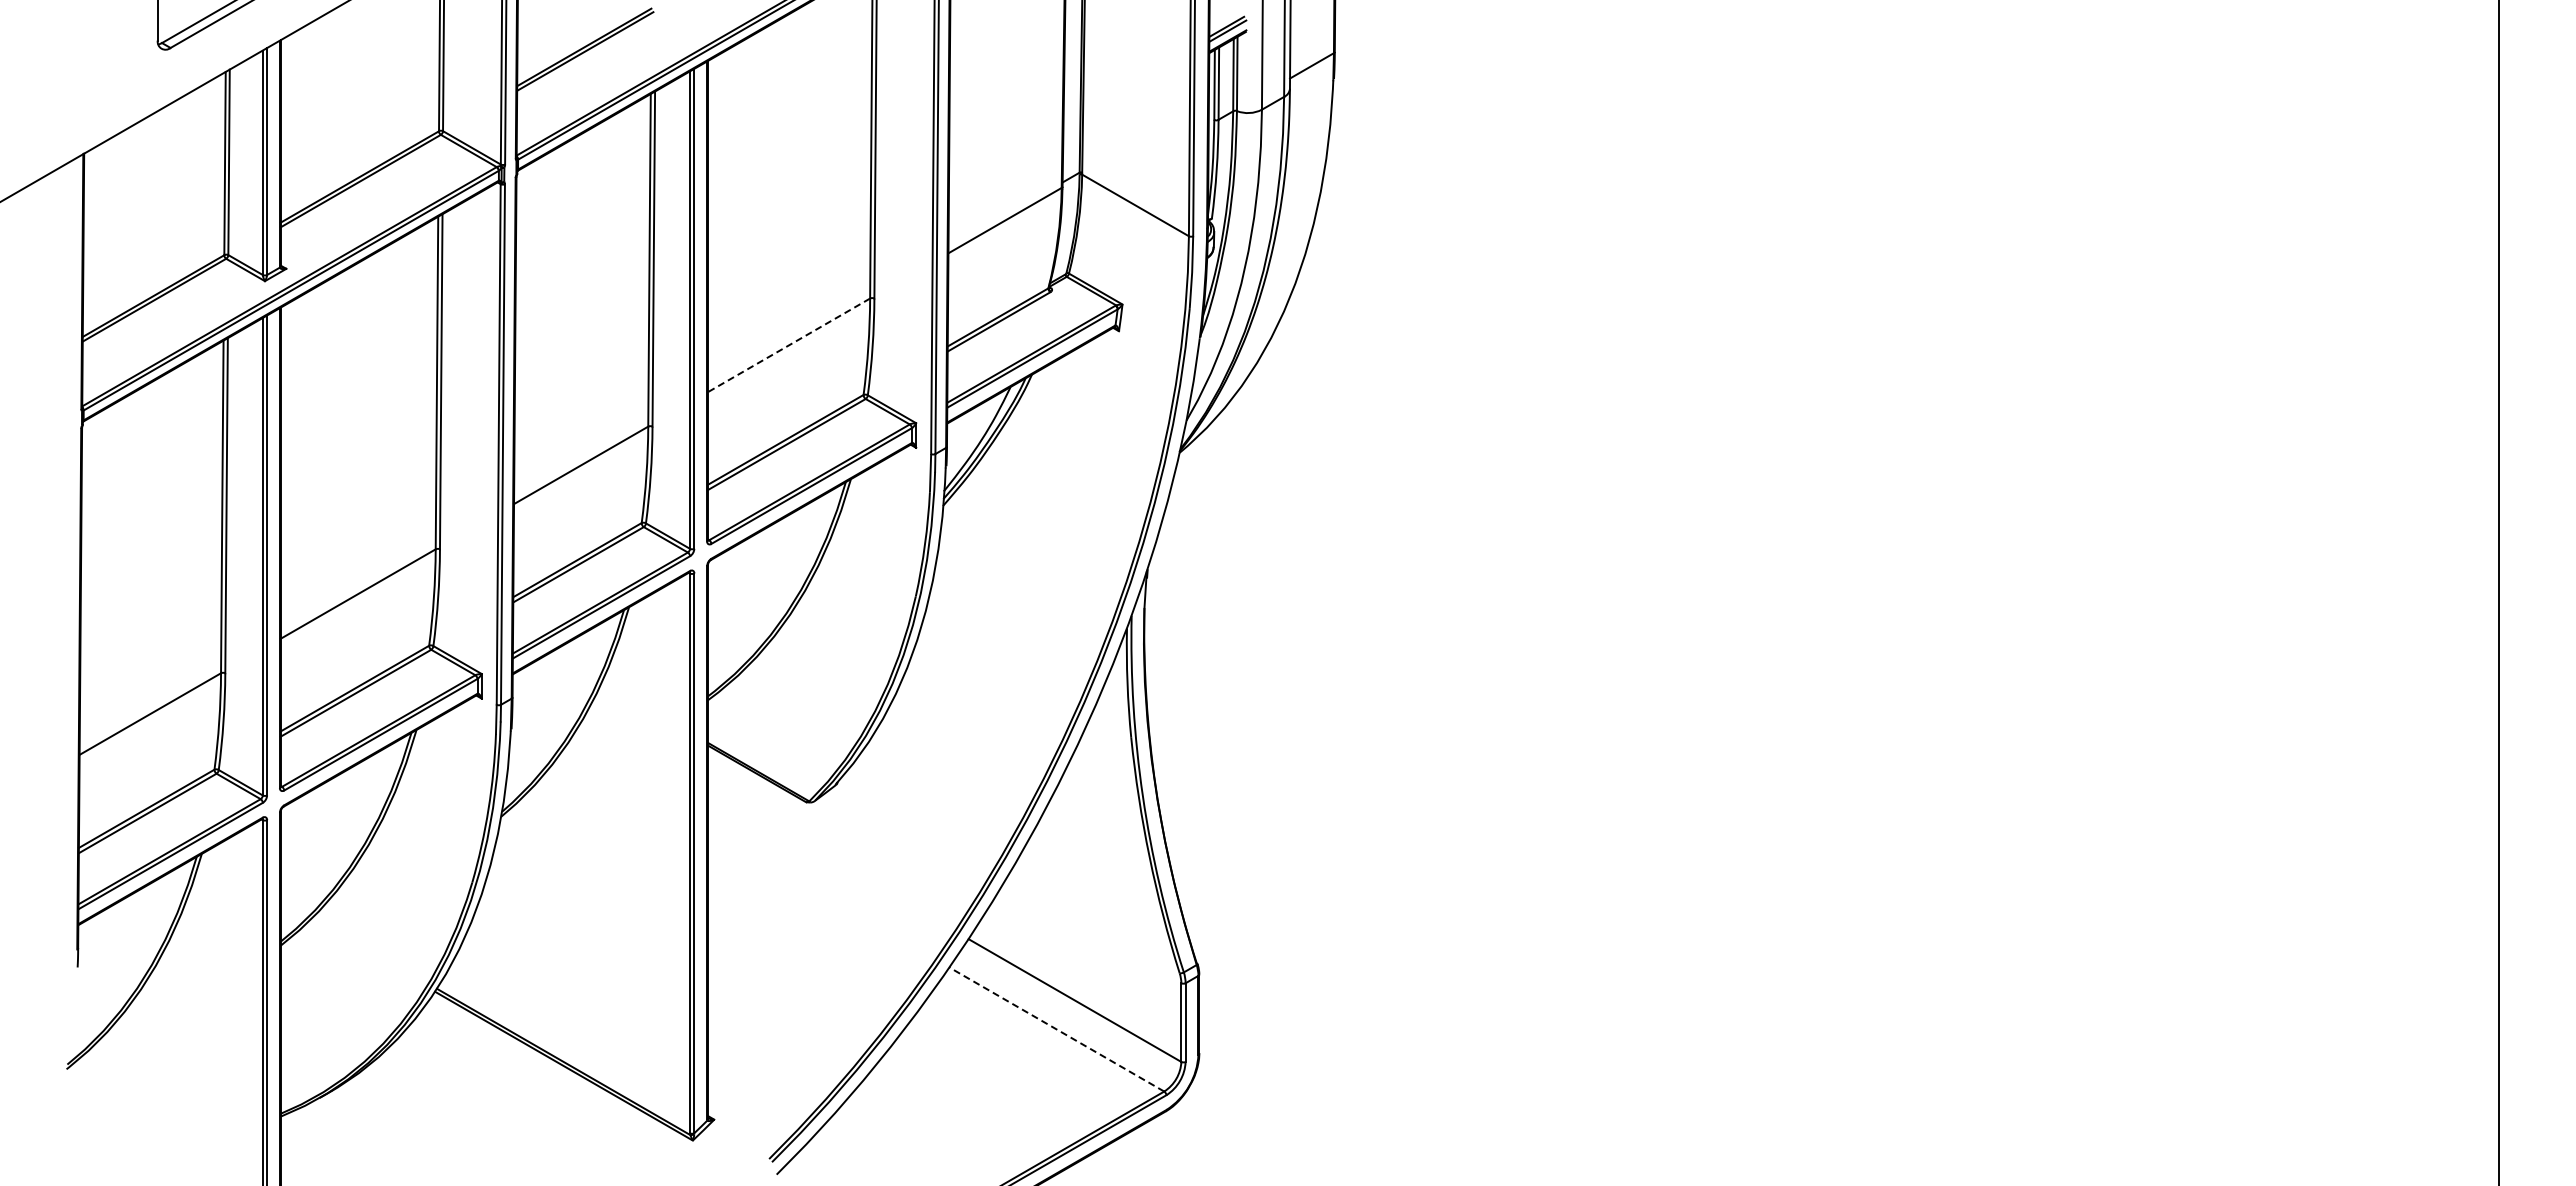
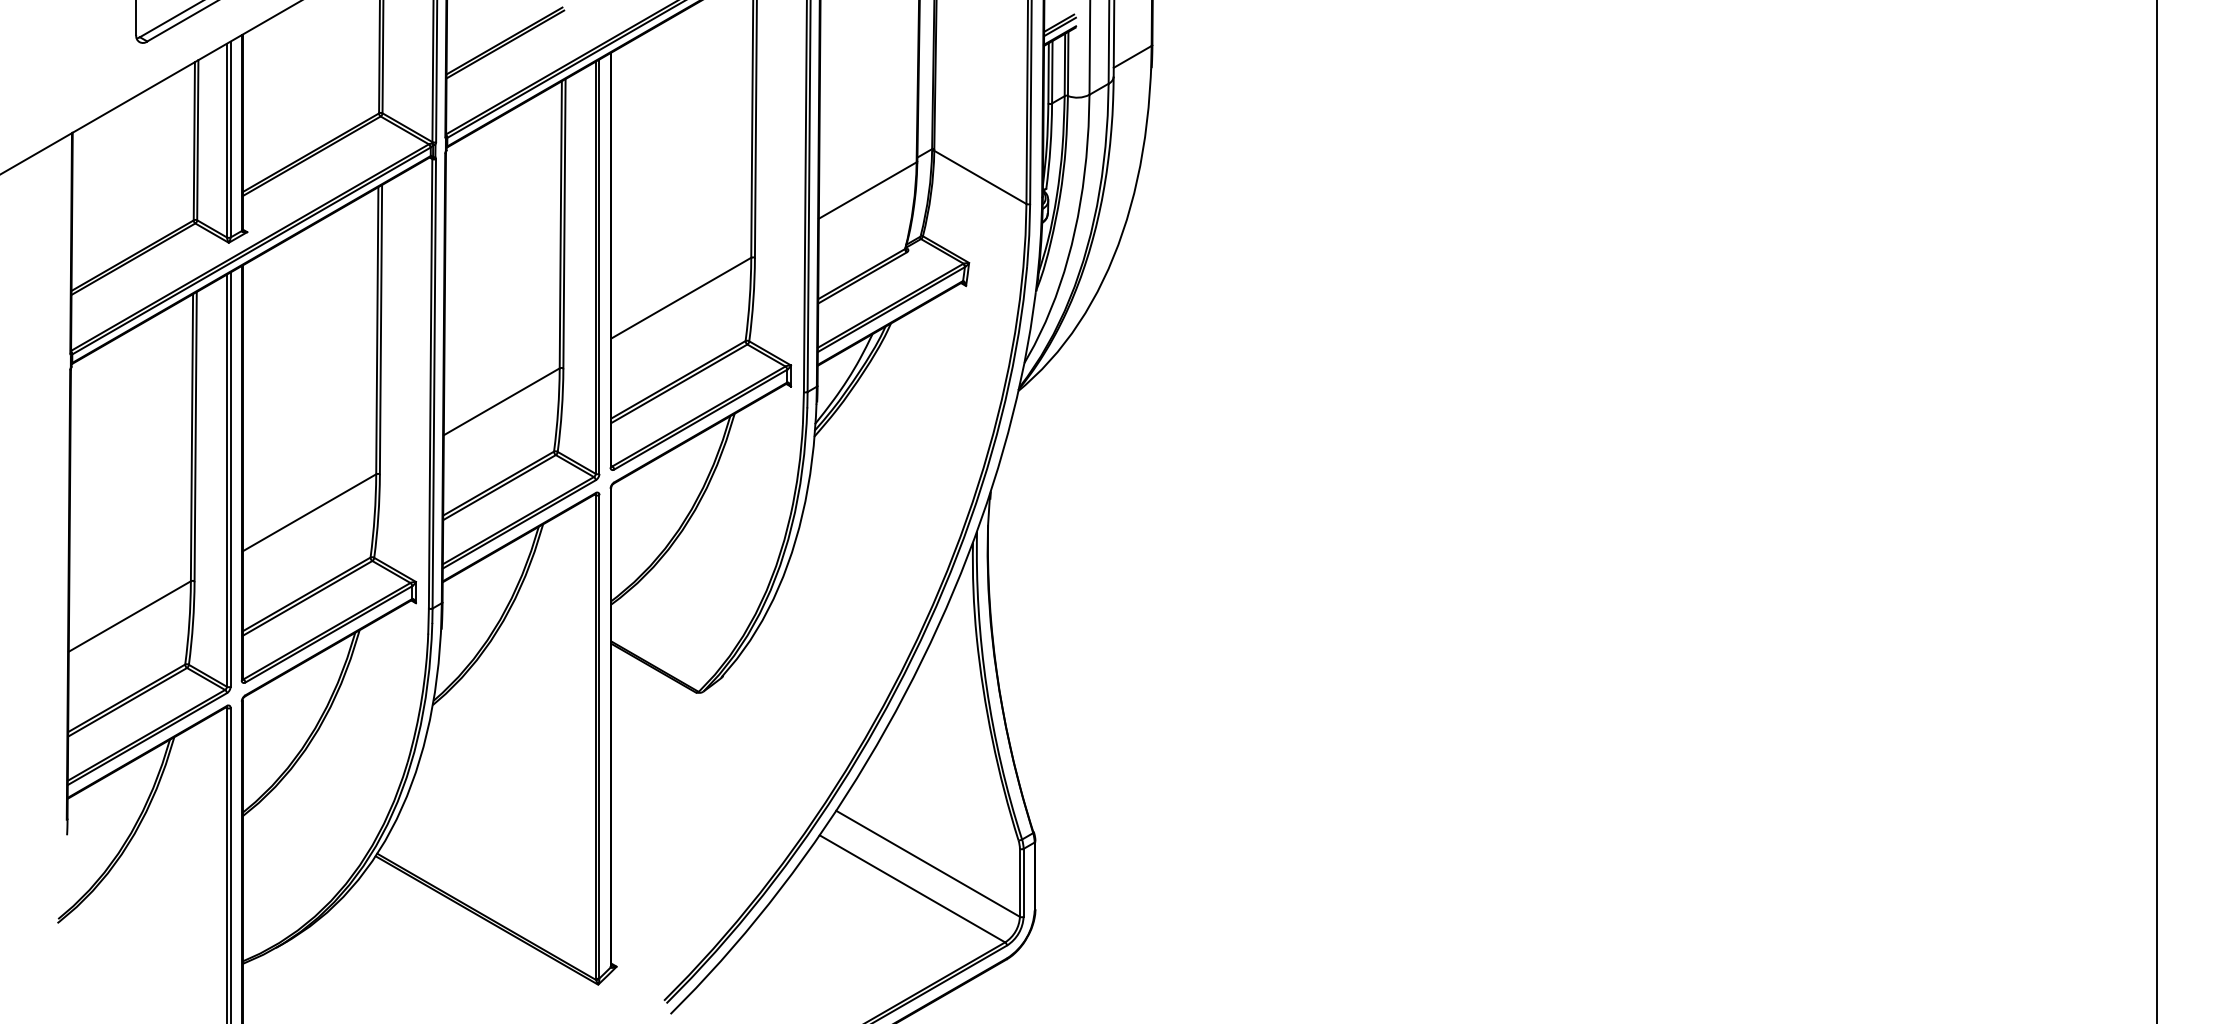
line: (789, 345) -> (681, 298), dashed -> solid
line: (1056, 1029) -> (912, 888), dashed -> solid

